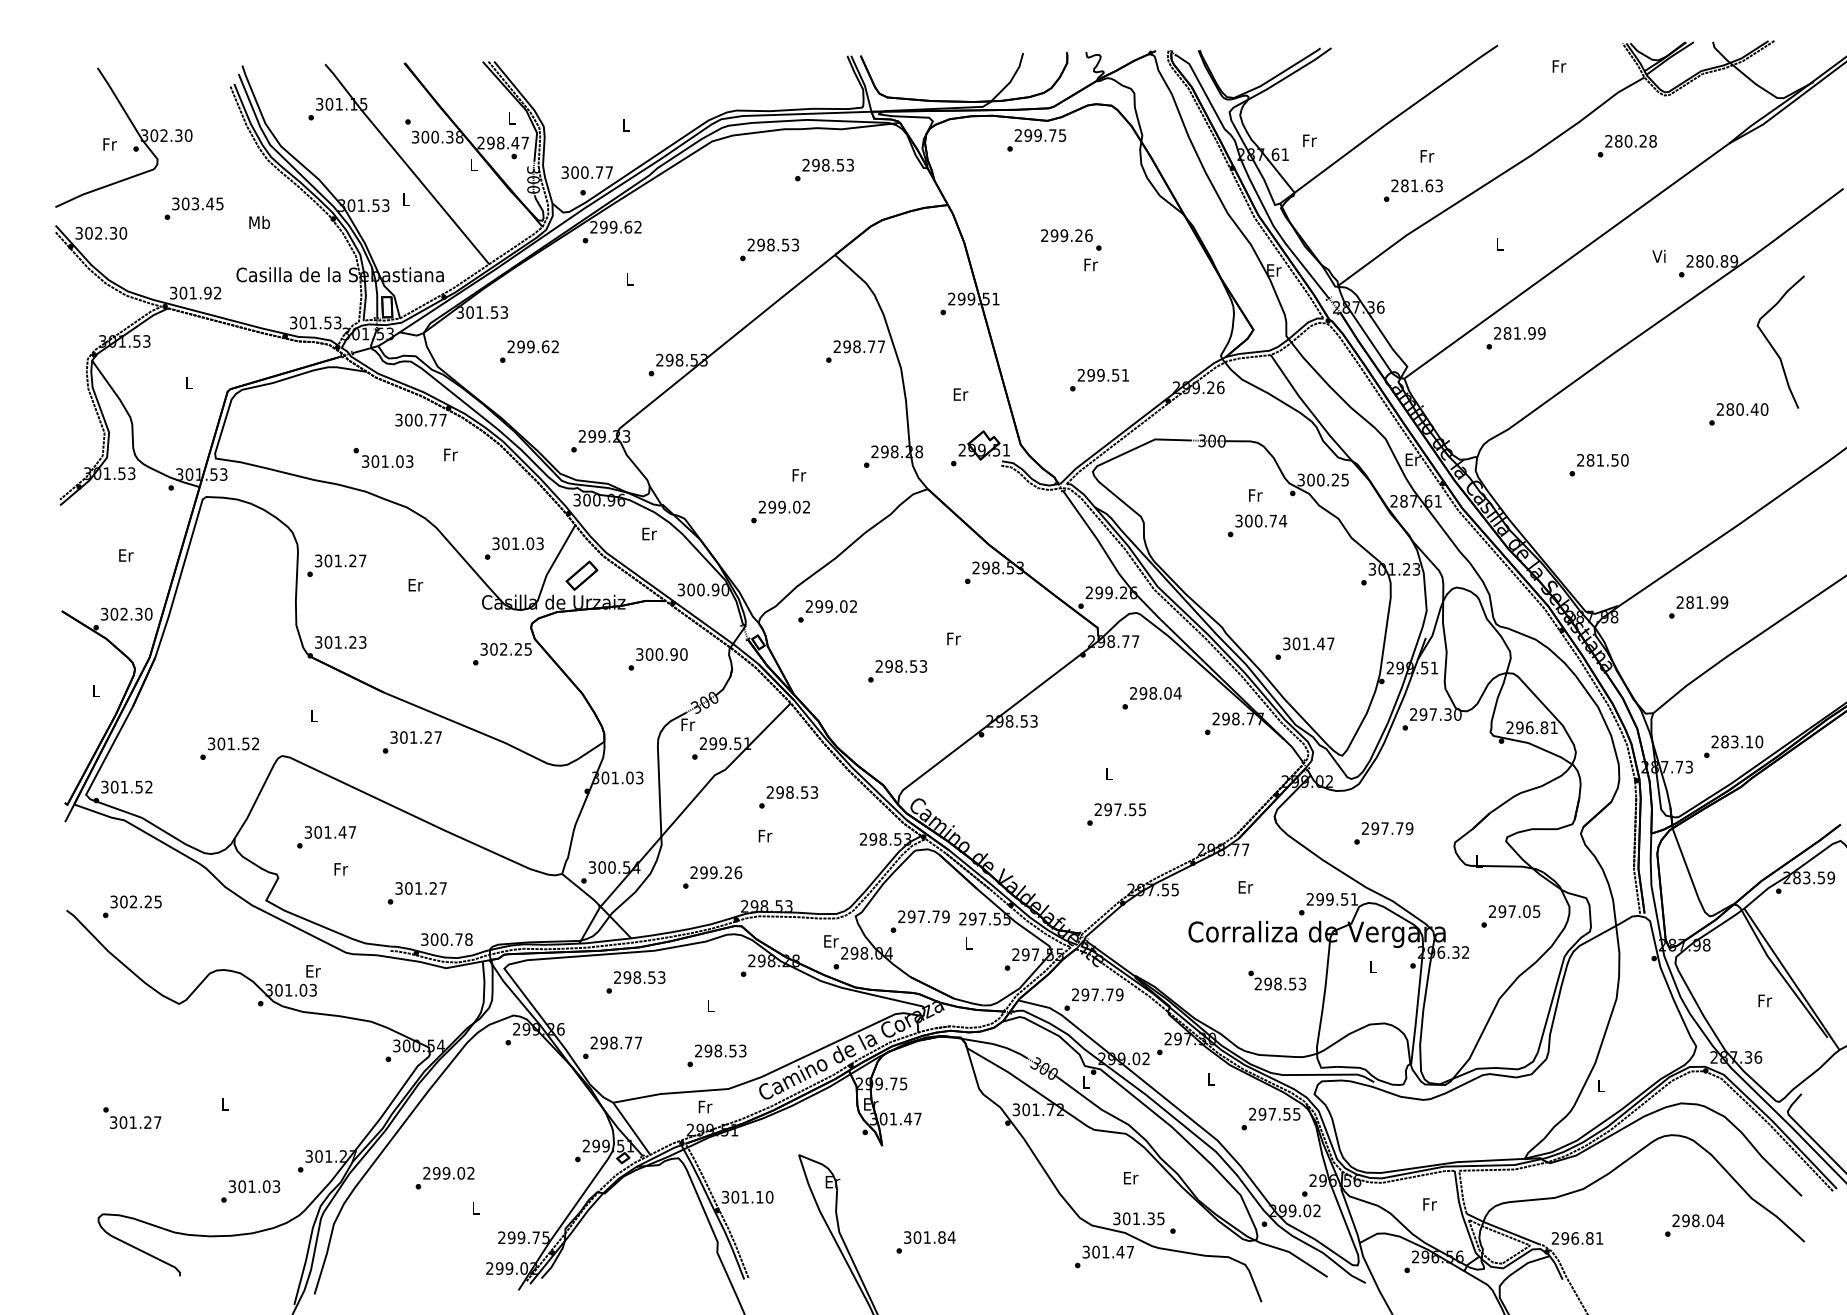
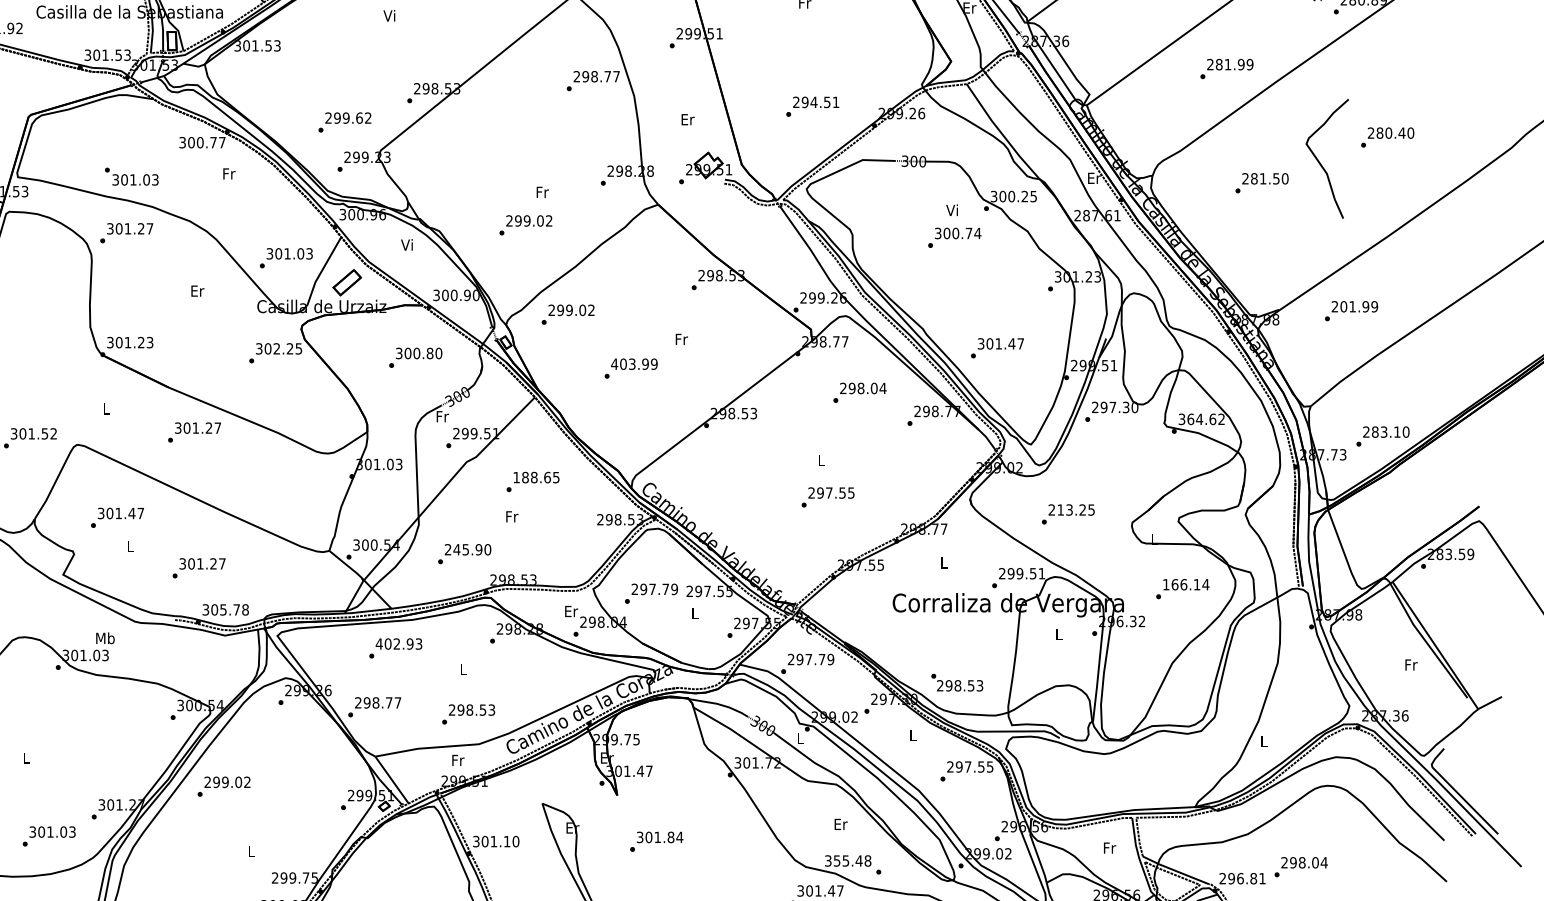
text: (628, 278) -> (389, 15), L -> Vi
text: (1515, 338) -> (1226, 69), moved
curve: (1773, 346) -> (1320, 162), moved
text: (529, 351) -> (344, 122), moved
text: (1100, 375) -> (813, 102), 299.51 -> 294.51
text: (383, 457) -> (131, 176), moved
text: (1255, 494) -> (952, 209), Fr -> Vi
text: (648, 533) -> (407, 244), Er -> Vi
text: (336, 565) -> (126, 232), moved
text: (1689, 602) -> (1343, 306), 281.99 -> 201.99
text: (673, 654) -> (429, 353), 300.90 -> 300.80
text: (901, 666) -> (634, 364), 298.53 -> 403.99
text: (1531, 727) -> (1201, 419), 296.81 -> 364.62
text: (792, 792) -> (536, 477), 298.53 -> 188.65
text: (1392, 828) -> (1076, 509), 297.79 -> 213.25
text: (341, 869) -> (130, 546), Fr -> L
text: (721, 872) -> (472, 549), 299.26 -> 245.90
text: (1245, 887) -> (943, 563), Er -> L
text: (1514, 911) -> (1185, 584), 297.05 -> 166.14
text: (444, 939) -> (223, 609), 300.78 -> 305.78
text: (312, 970) -> (104, 637), Er -> Mb
text: (634, 977) -> (394, 643), 298.53 -> 402.93
text: (1277, 980) -> (957, 682), moved
text: (444, 1178) -> (223, 786), moved
text: (1143, 1218) -> (852, 860), 301.35 -> 355.48
text: (1694, 1225) -> (1301, 867), moved
text: (925, 1242) -> (656, 841), moved

